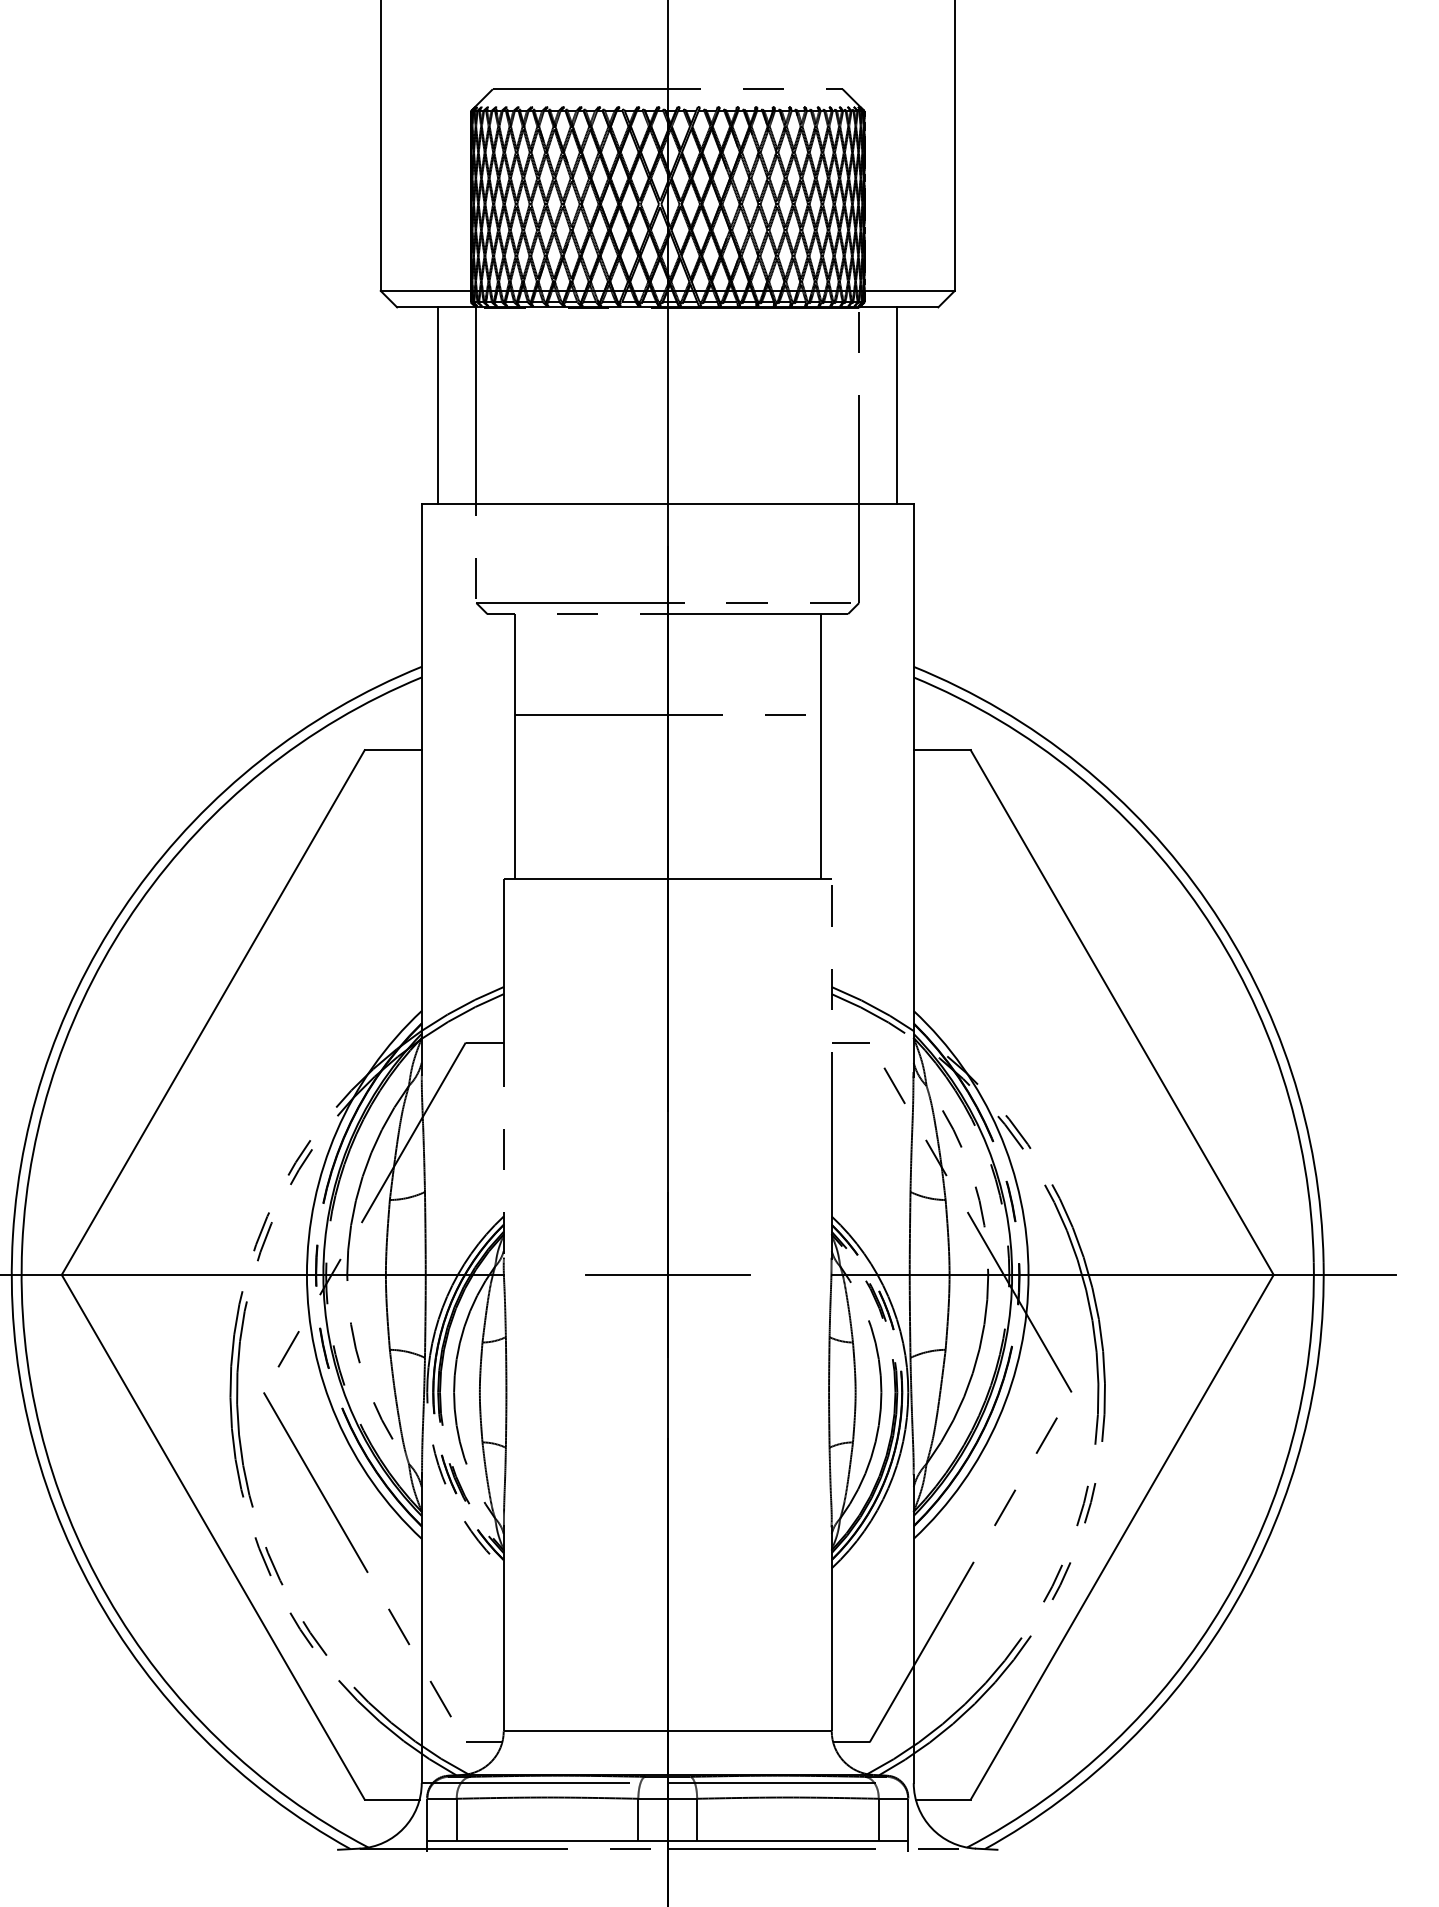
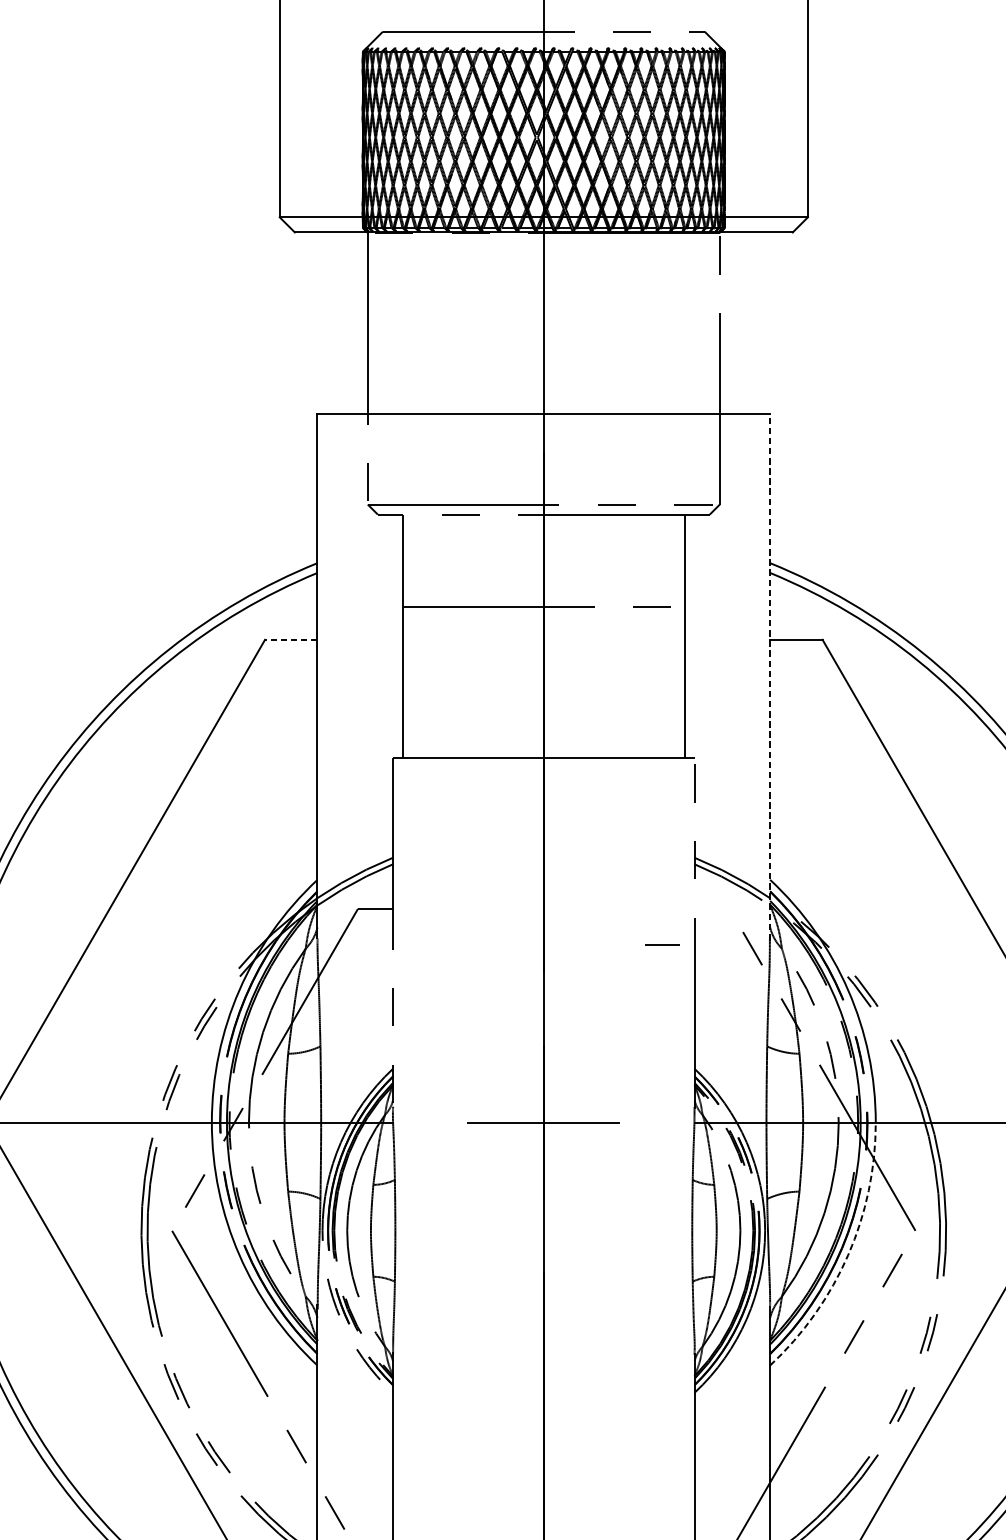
line: (438, 405) -> (332, 322), removed
line: (897, 405) -> (755, 322), removed
line: (392, 750) -> (290, 640), solid -> dashed
line: (913, 789) -> (769, 676), solid -> dashed
line: (850, 1042) -> (662, 944), moved
arc: (998, 1418) -> (848, 1254), solid -> dashed

